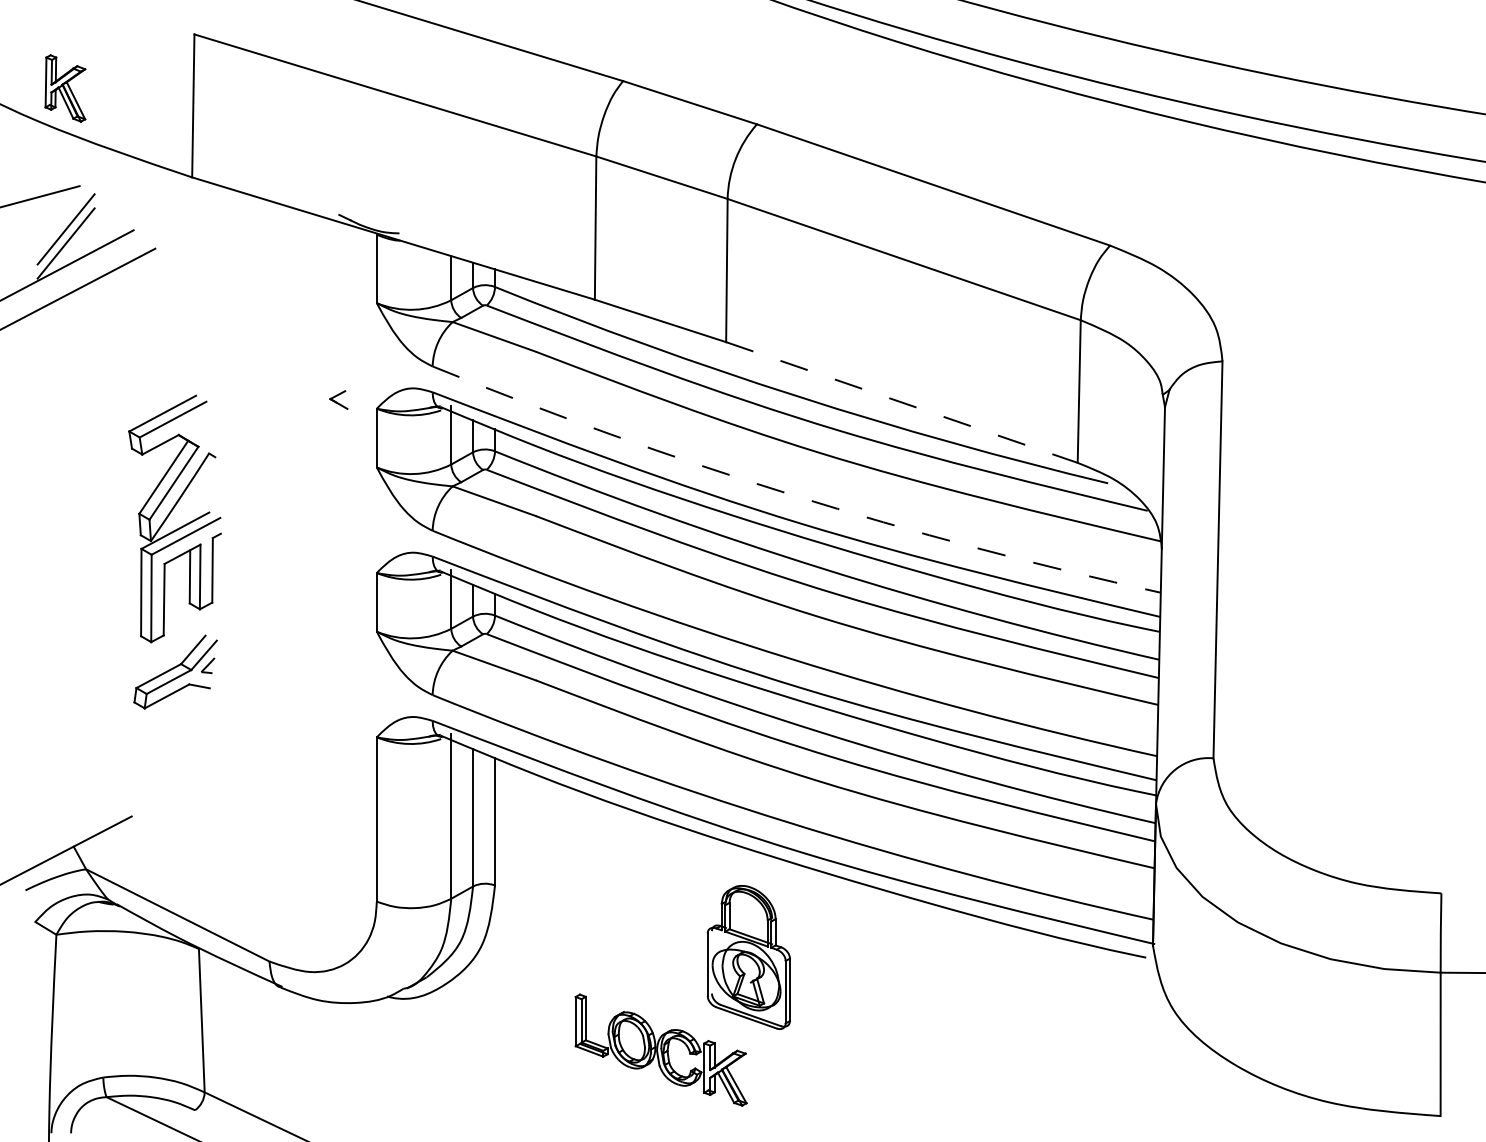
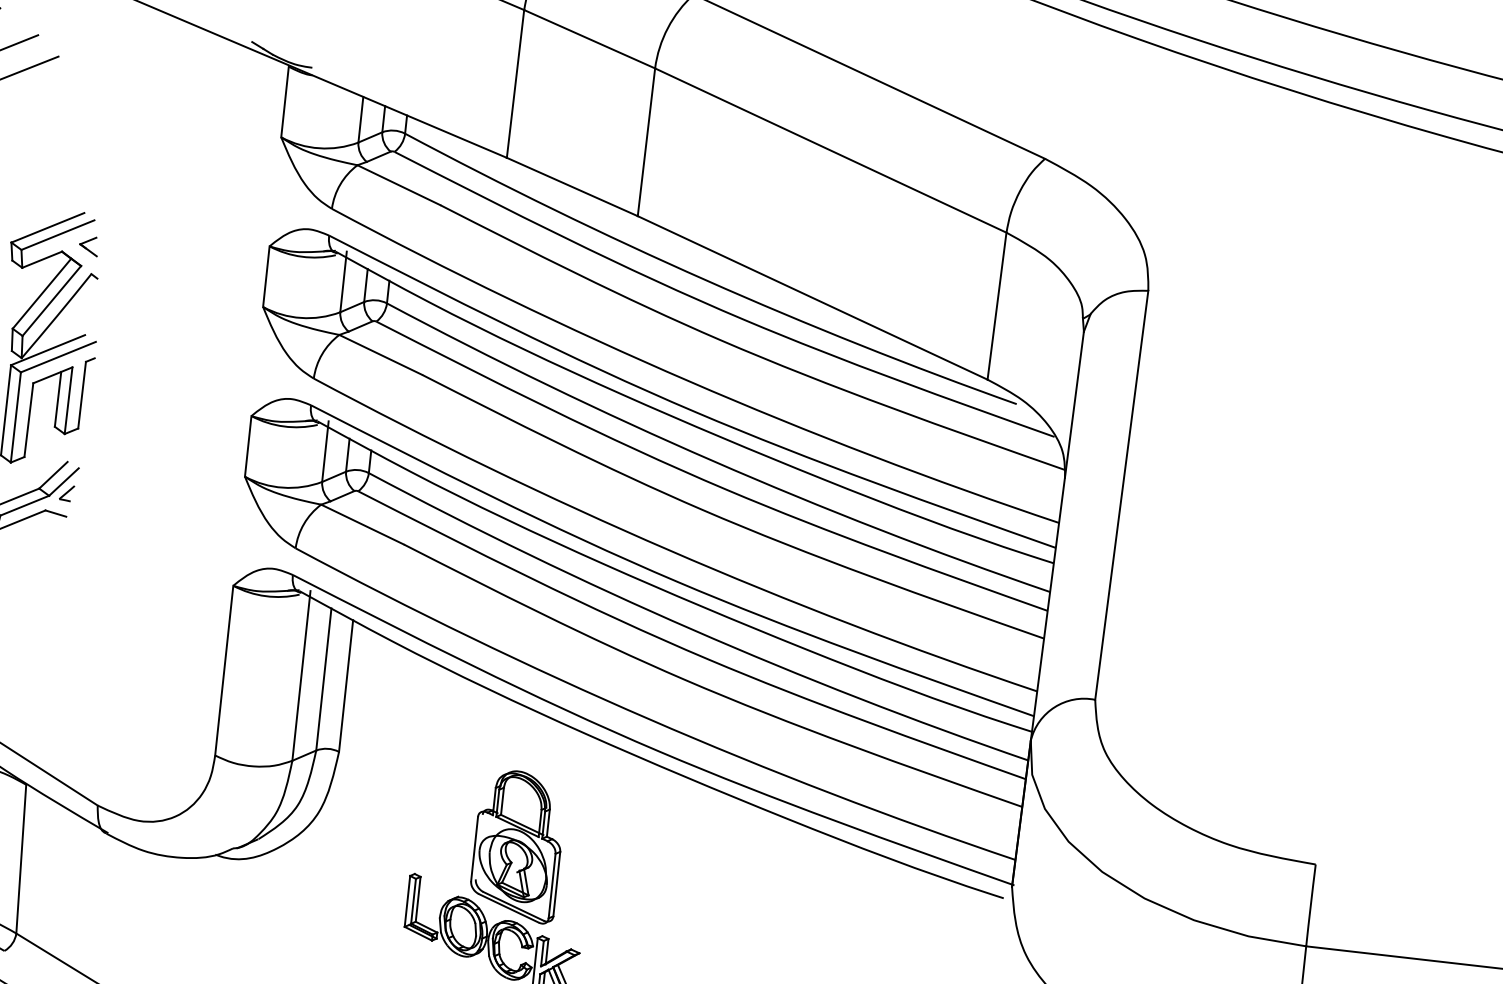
part: (338, 399) -> (88, 245), moved
line: (901, 402) -> (812, 297), dashed -> solid
arc: (791, 494) -> (688, 380), dashed -> solid
part: (748, 957) -> (517, 846), moved

